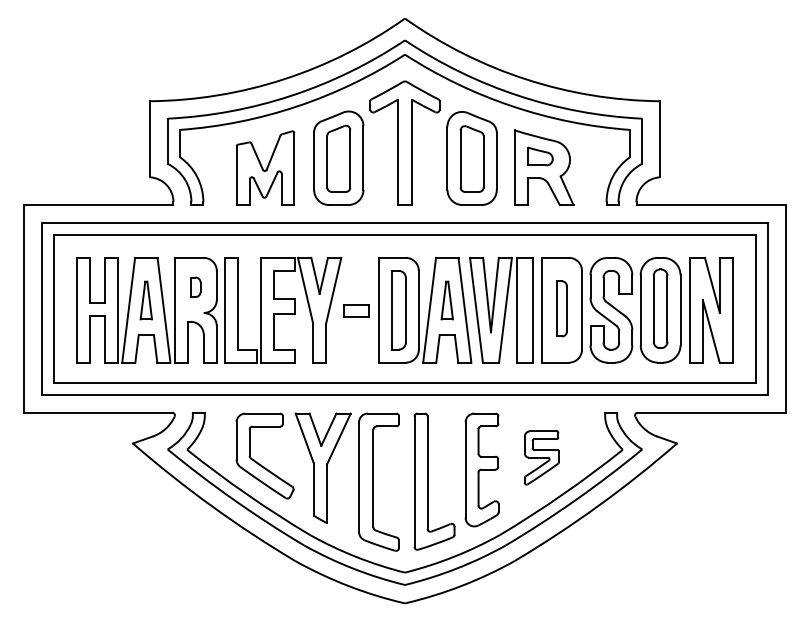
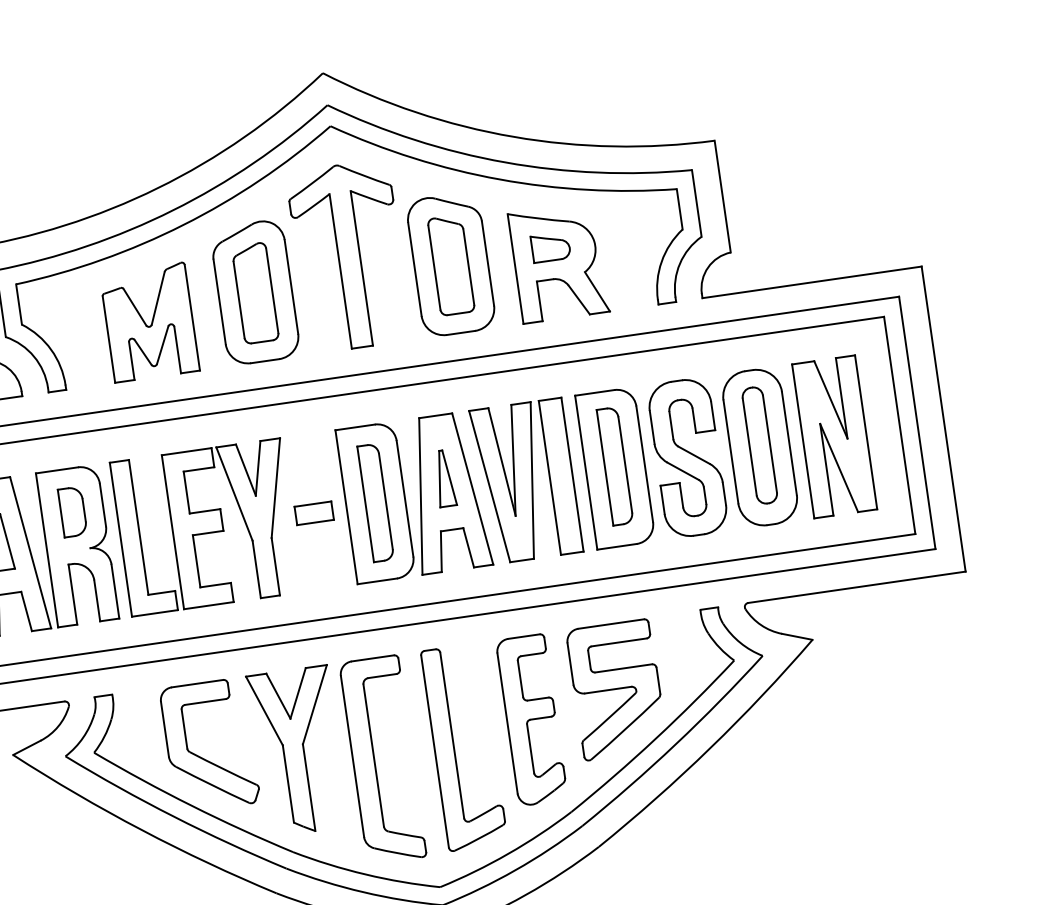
part: (195, 287) -> (72, 512), size x1.67
part: (561, 308) -> (614, 465), size x1.43
part: (541, 457) -> (616, 689), size x1.67

